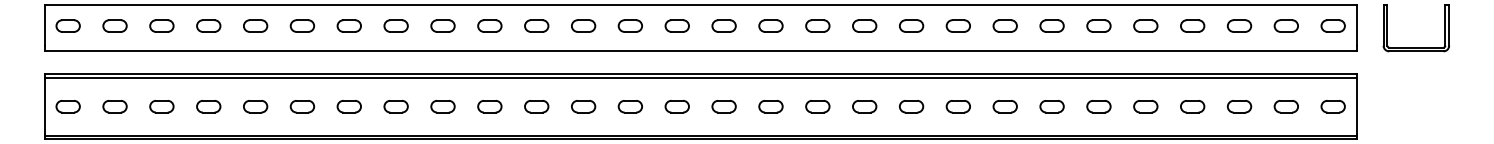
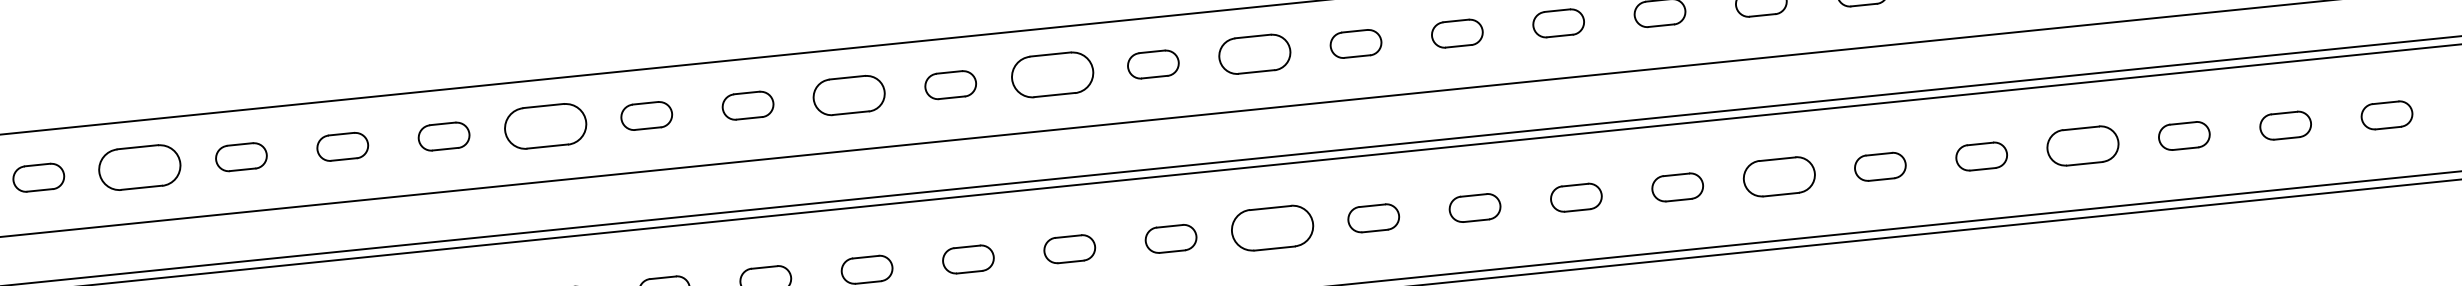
part: (208, 25) -> (139, 166), size x1.6
part: (395, 25) -> (543, 125), size x1.6
part: (536, 25) -> (848, 94), size x1.4
part: (629, 25) -> (1049, 73), size x1.6
part: (723, 25) -> (1253, 53), size x1.4
part: (723, 106) -> (1271, 228), size x1.6
part: (957, 106) -> (1777, 176), size x1.4
part: (1098, 106) -> (2082, 145), size x1.4

